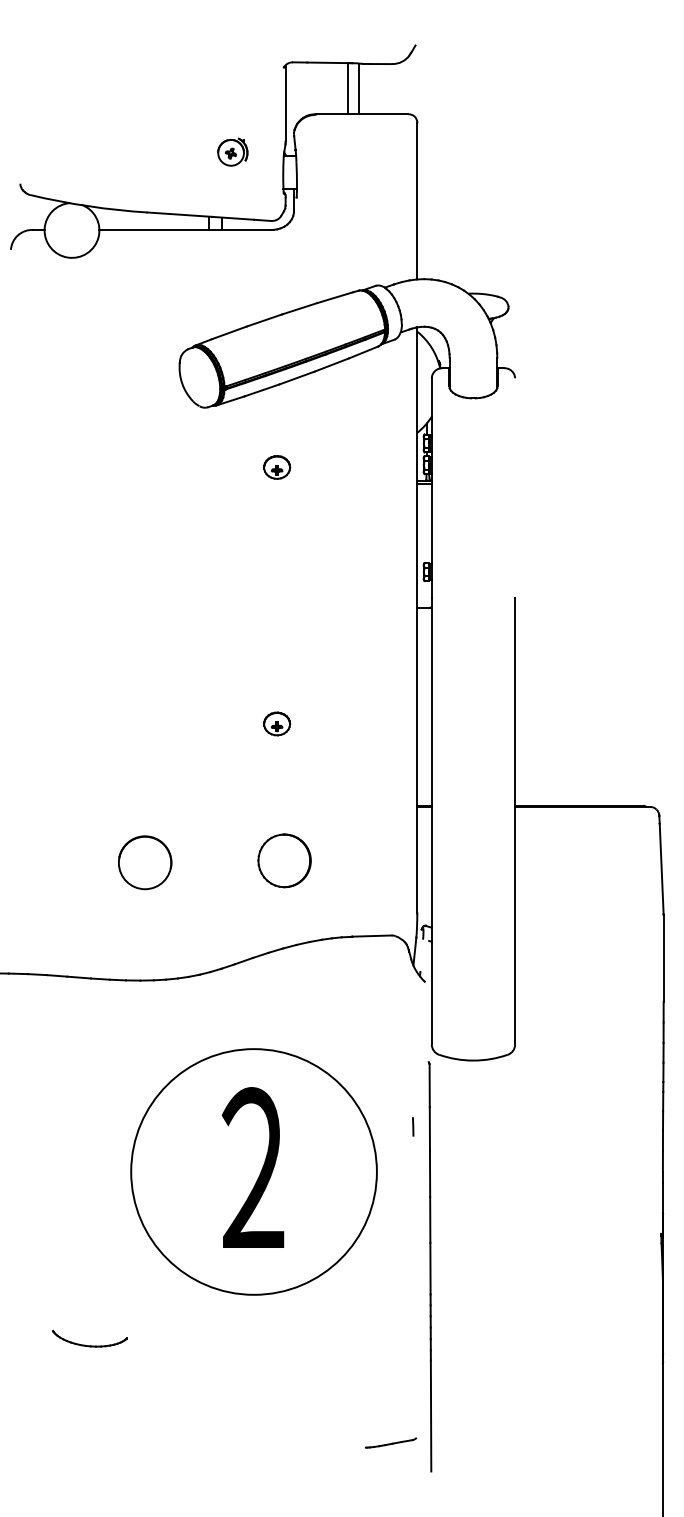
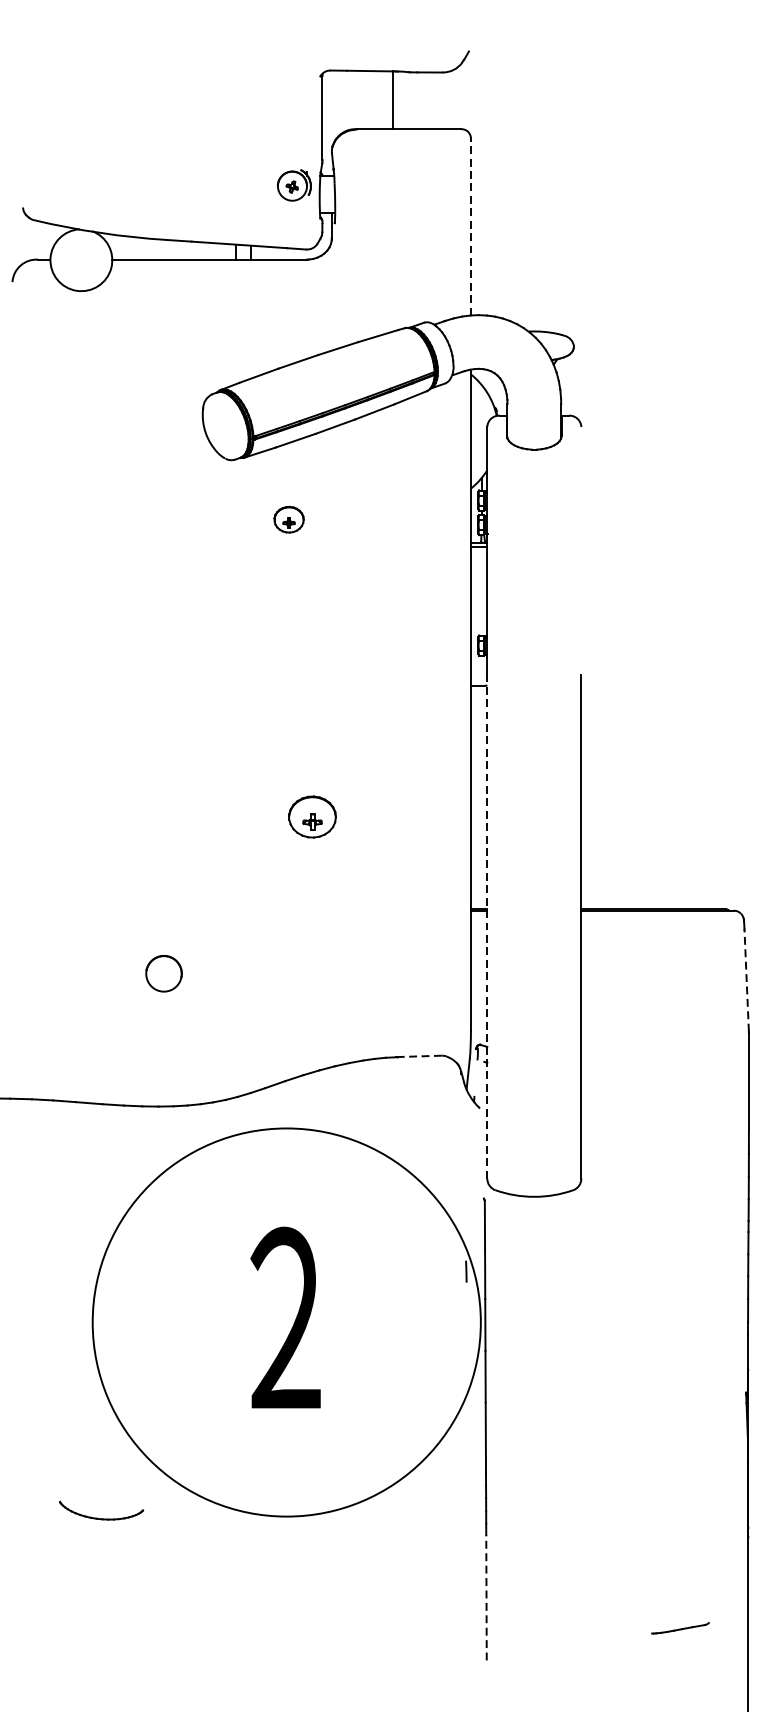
line: (359, 88) -> (405, 100), removed
part: (232, 151) -> (294, 184), moved
line: (417, 200) -> (471, 226), solid -> dashed
part: (277, 467) -> (289, 519), moved
part: (277, 723) -> (313, 816), size x1.6
line: (431, 821) -> (486, 927), solid -> dashed
part: (284, 860) -> (321, 971), removed
part: (145, 862) -> (164, 973), size x0.6
line: (661, 868) -> (746, 980), solid -> dashed
line: (371, 936) -> (419, 1056), solid -> dashed
circle: (253, 1171) -> (286, 1321), size x1.4
line: (431, 1415) -> (486, 1597), solid -> dashed
line: (392, 1442) -> (682, 1627), moved

